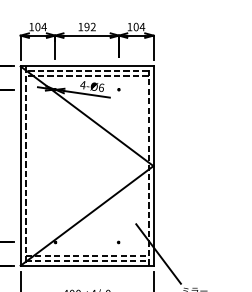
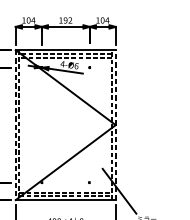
line: (20, 166) -> (15, 125), solid -> dashed
line: (153, 166) -> (115, 125), solid -> dashed

